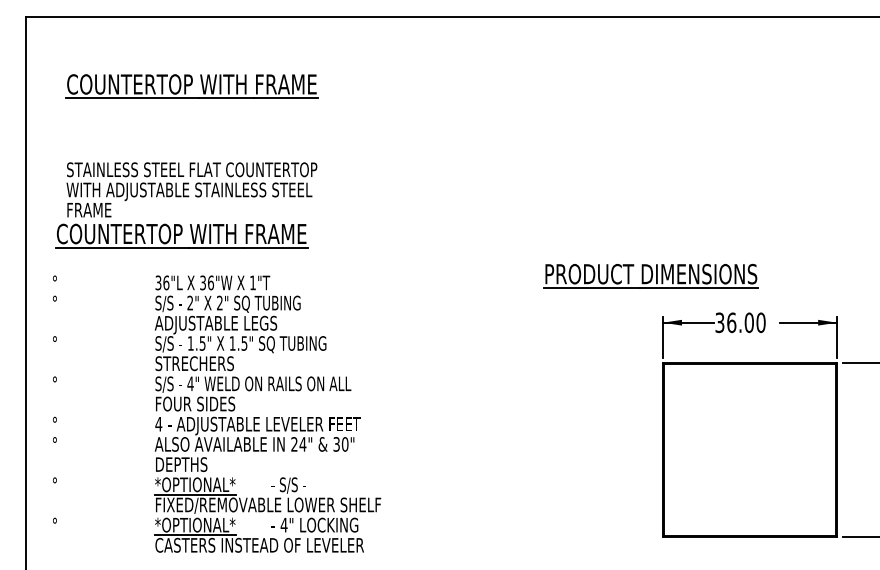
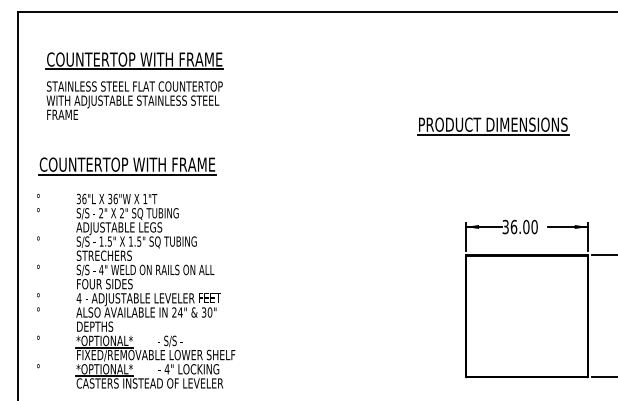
text: (191, 189) -> (134, 100), moved
part: (650, 275) -> (492, 125), moved
part: (267, 413) -> (155, 290), moved

